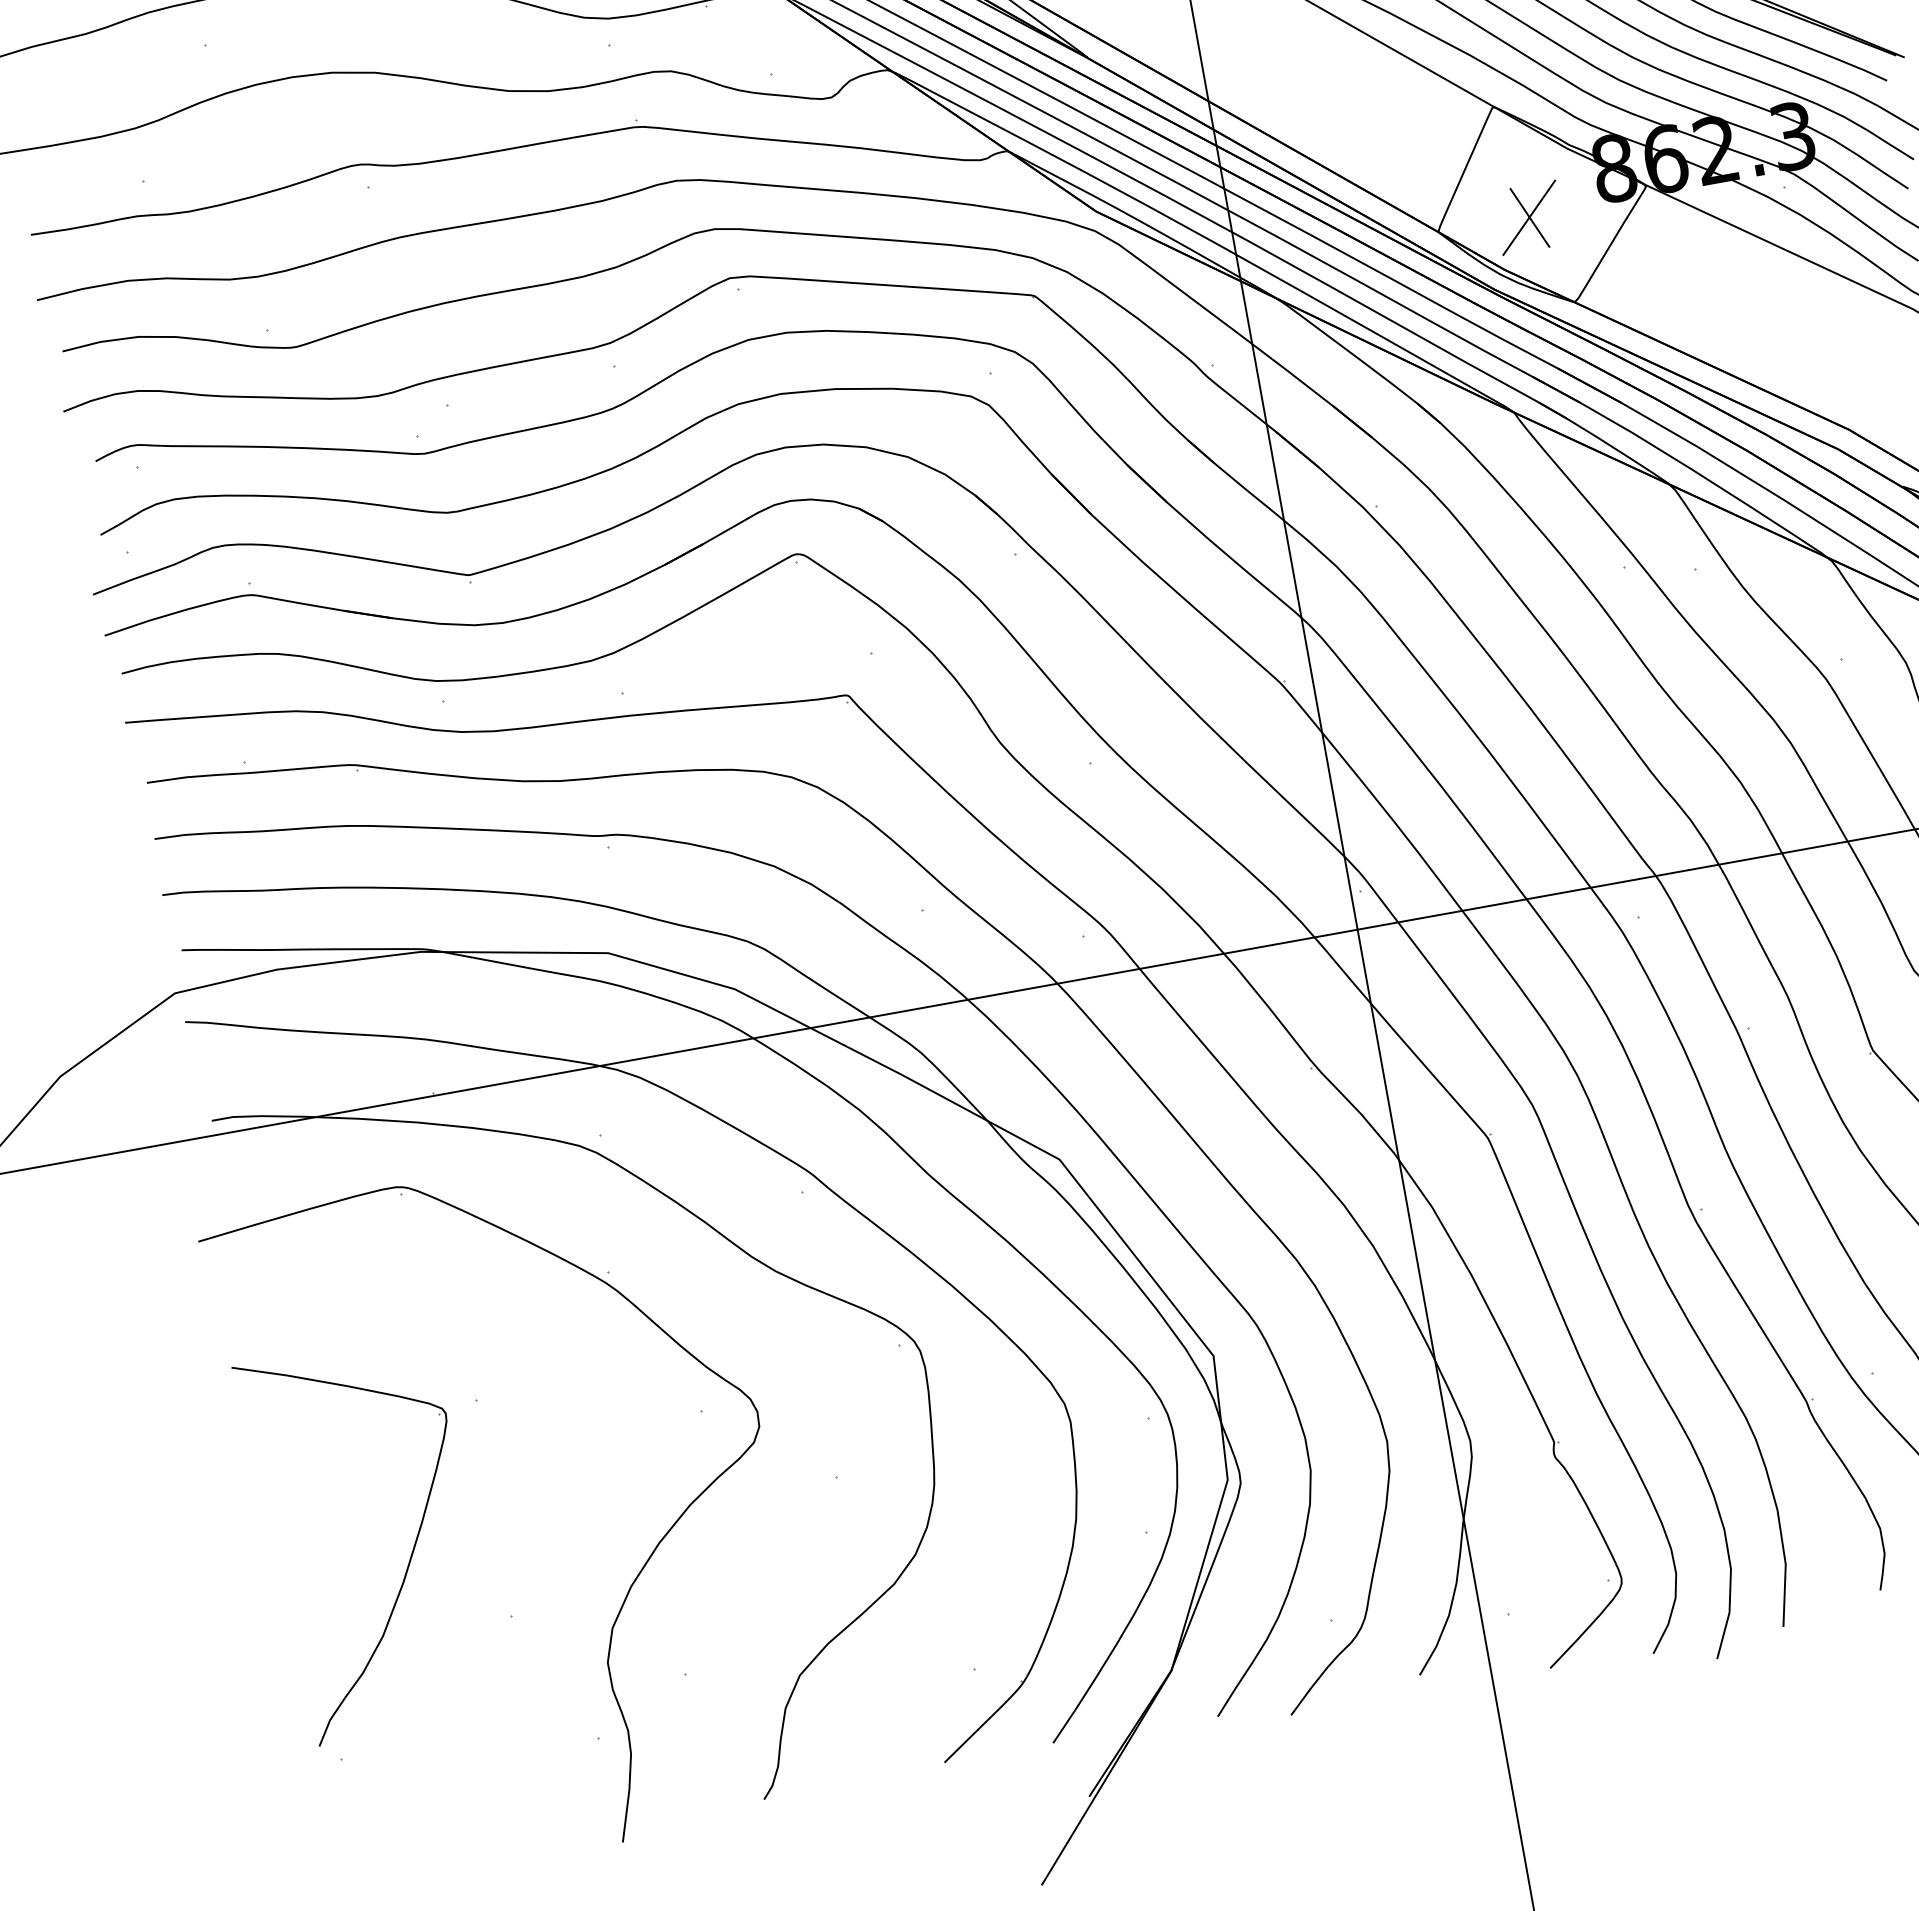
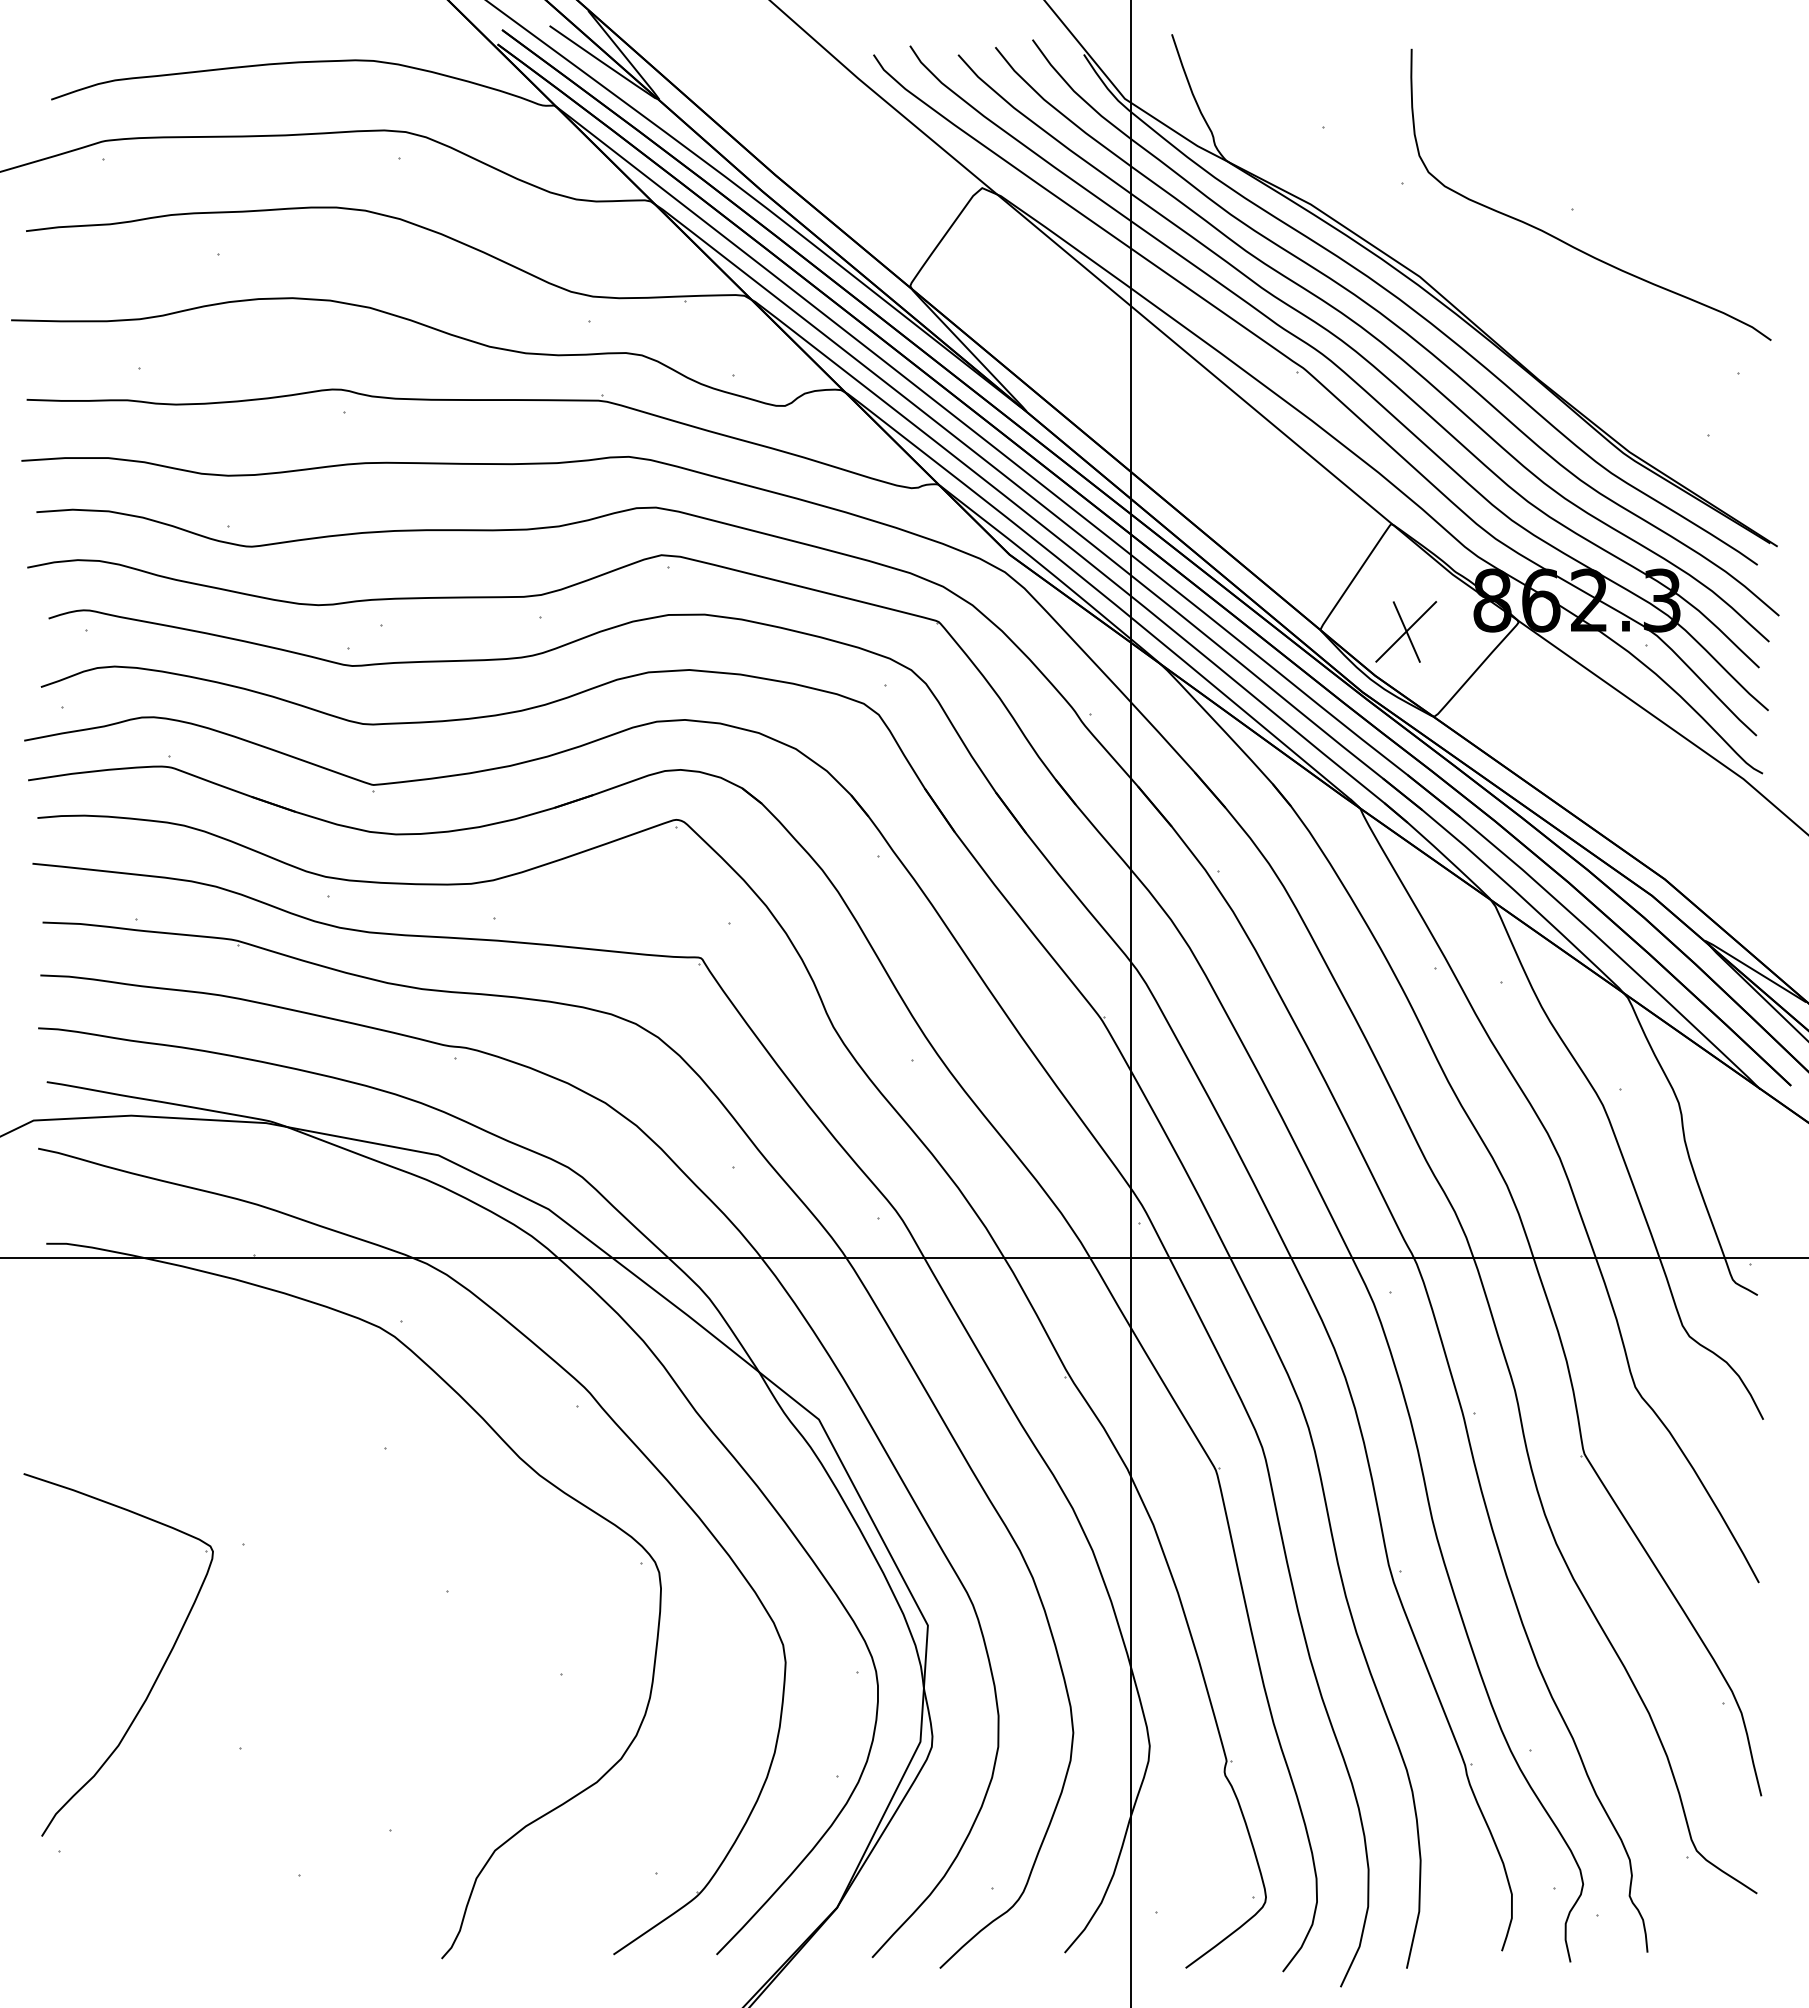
part: (630, 1584) -> (354, 1739), removed

